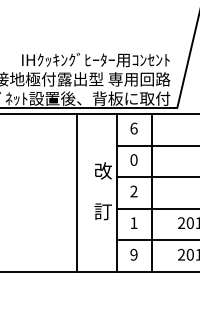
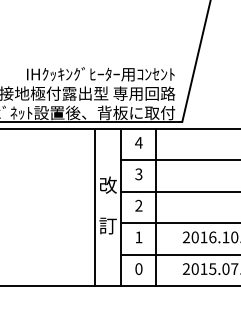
text: (133, 128) -> (138, 142), 6 -> 4
text: (133, 160) -> (138, 174), 0 -> 3
line: (76, 193) -> (94, 207), moved
text: (133, 254) -> (138, 268), 9 -> 0

